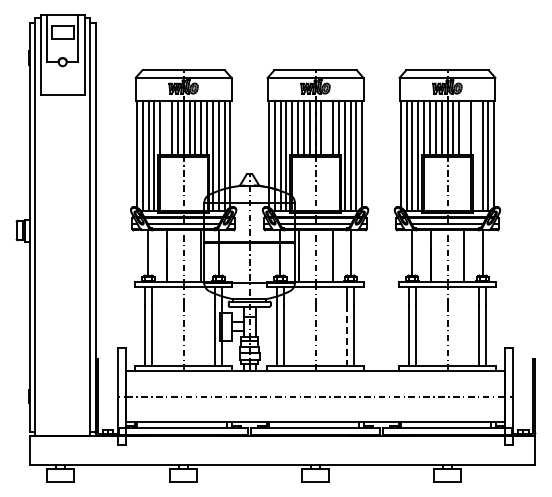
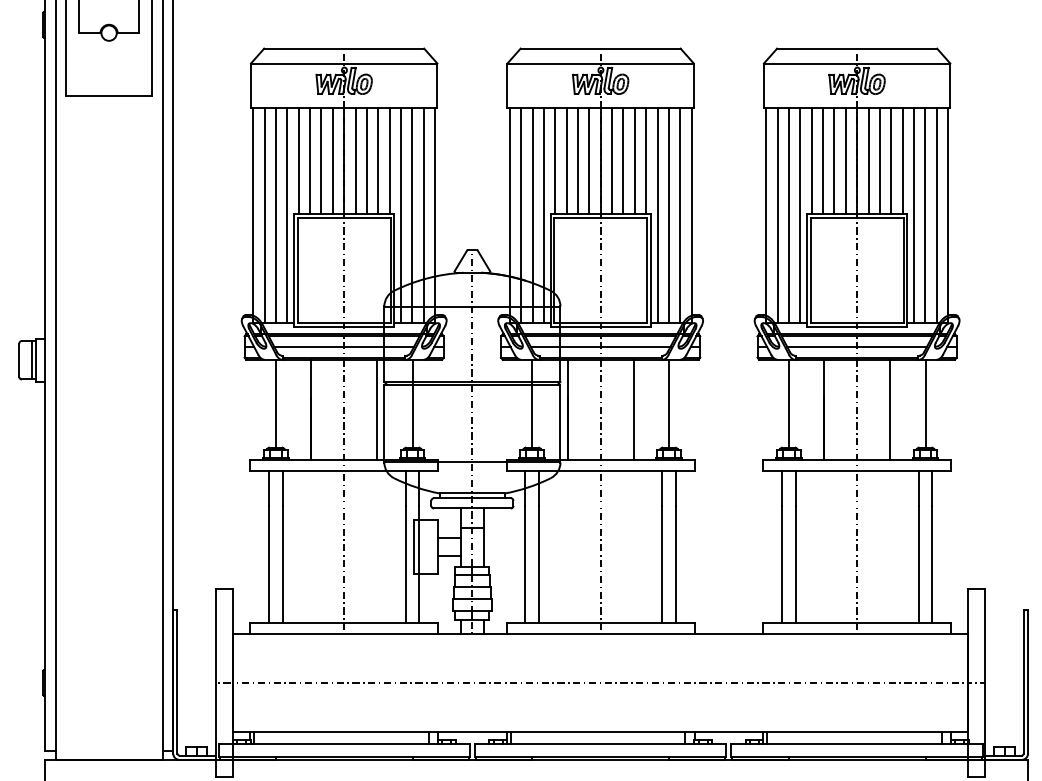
line: (166, 127) -> (310, 159), added
line: (327, 127) -> (623, 159), added
line: (465, 127) -> (892, 159), added
line: (476, 155) -> (913, 214), added
line: (347, 336) -> (662, 566), dashed -> solid

